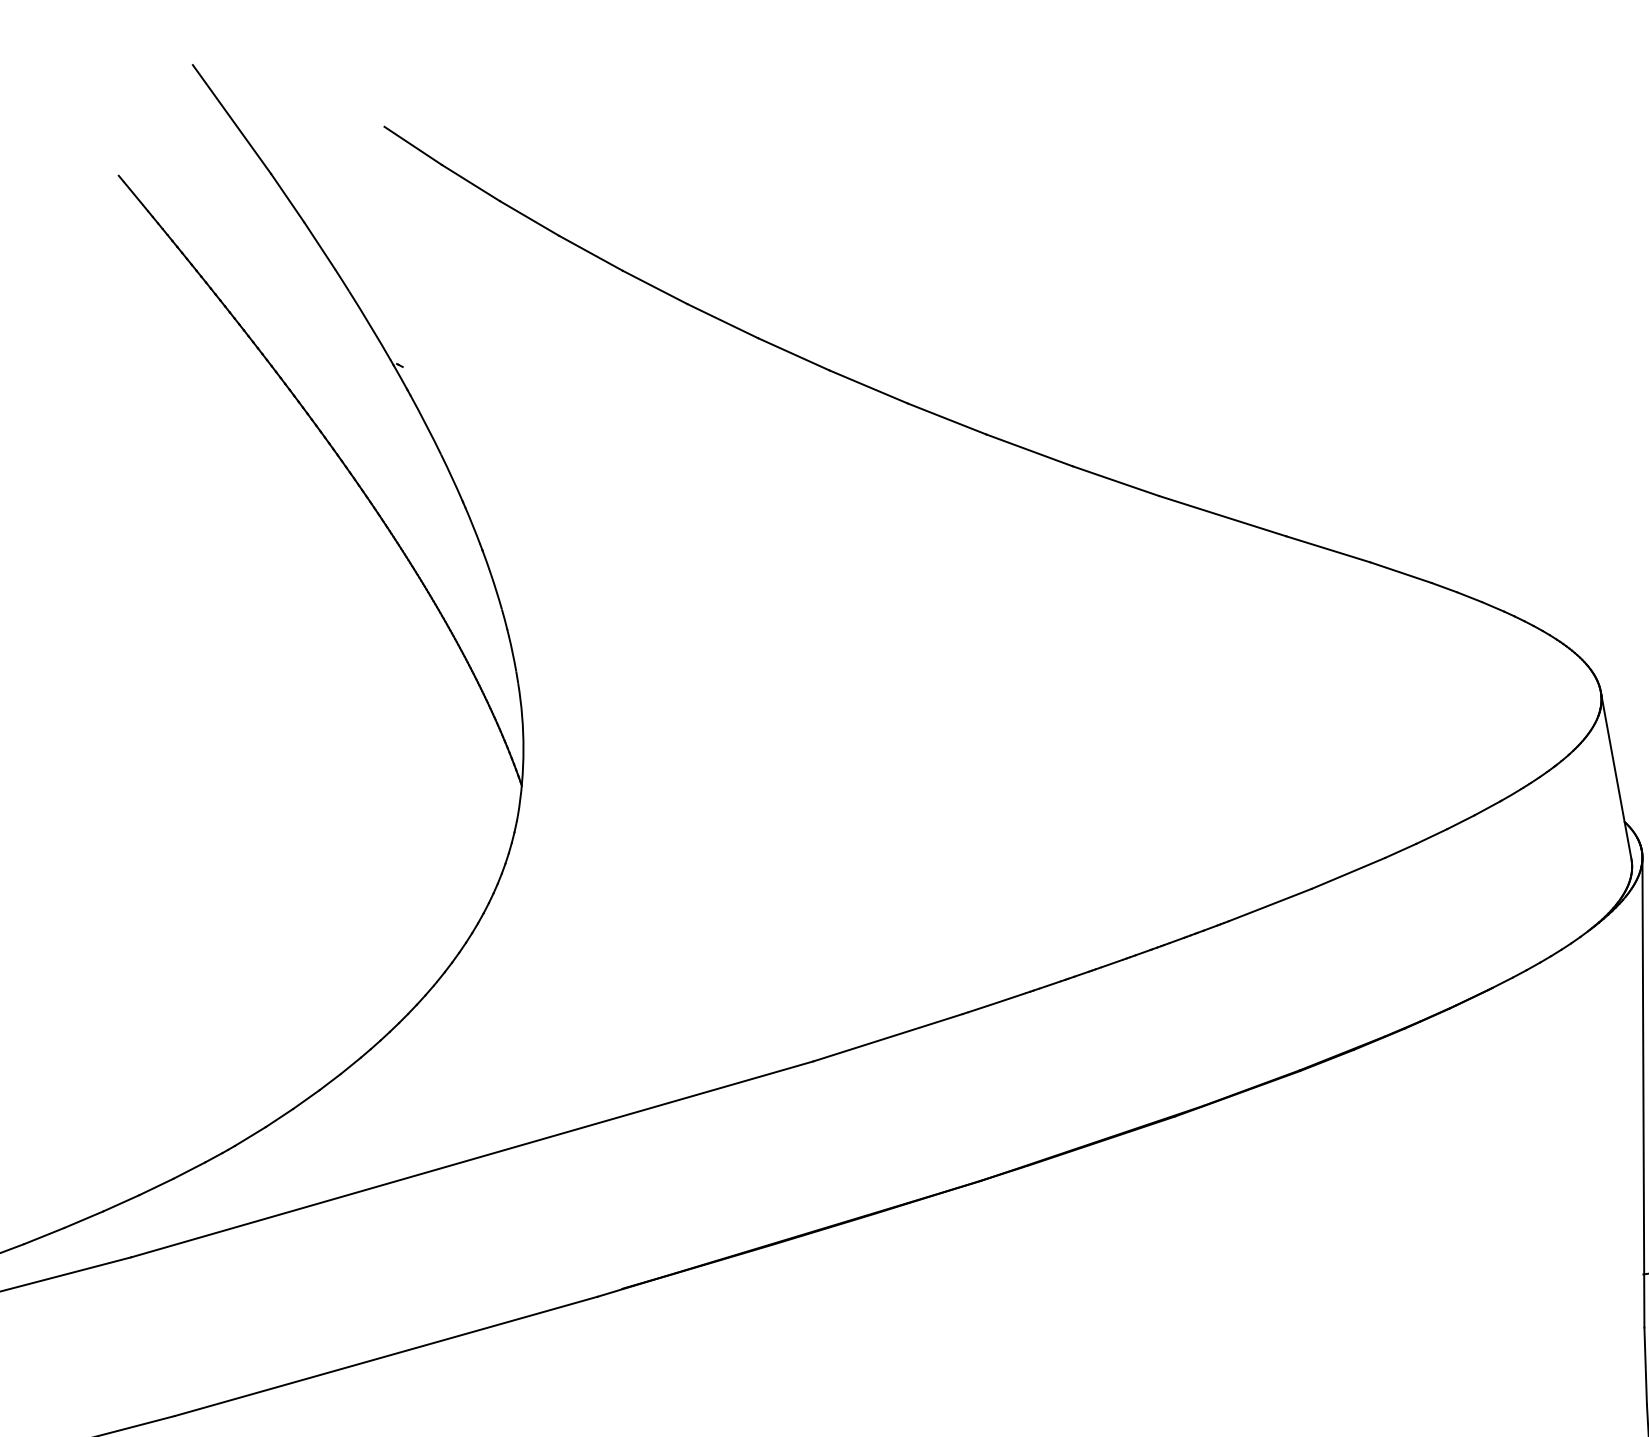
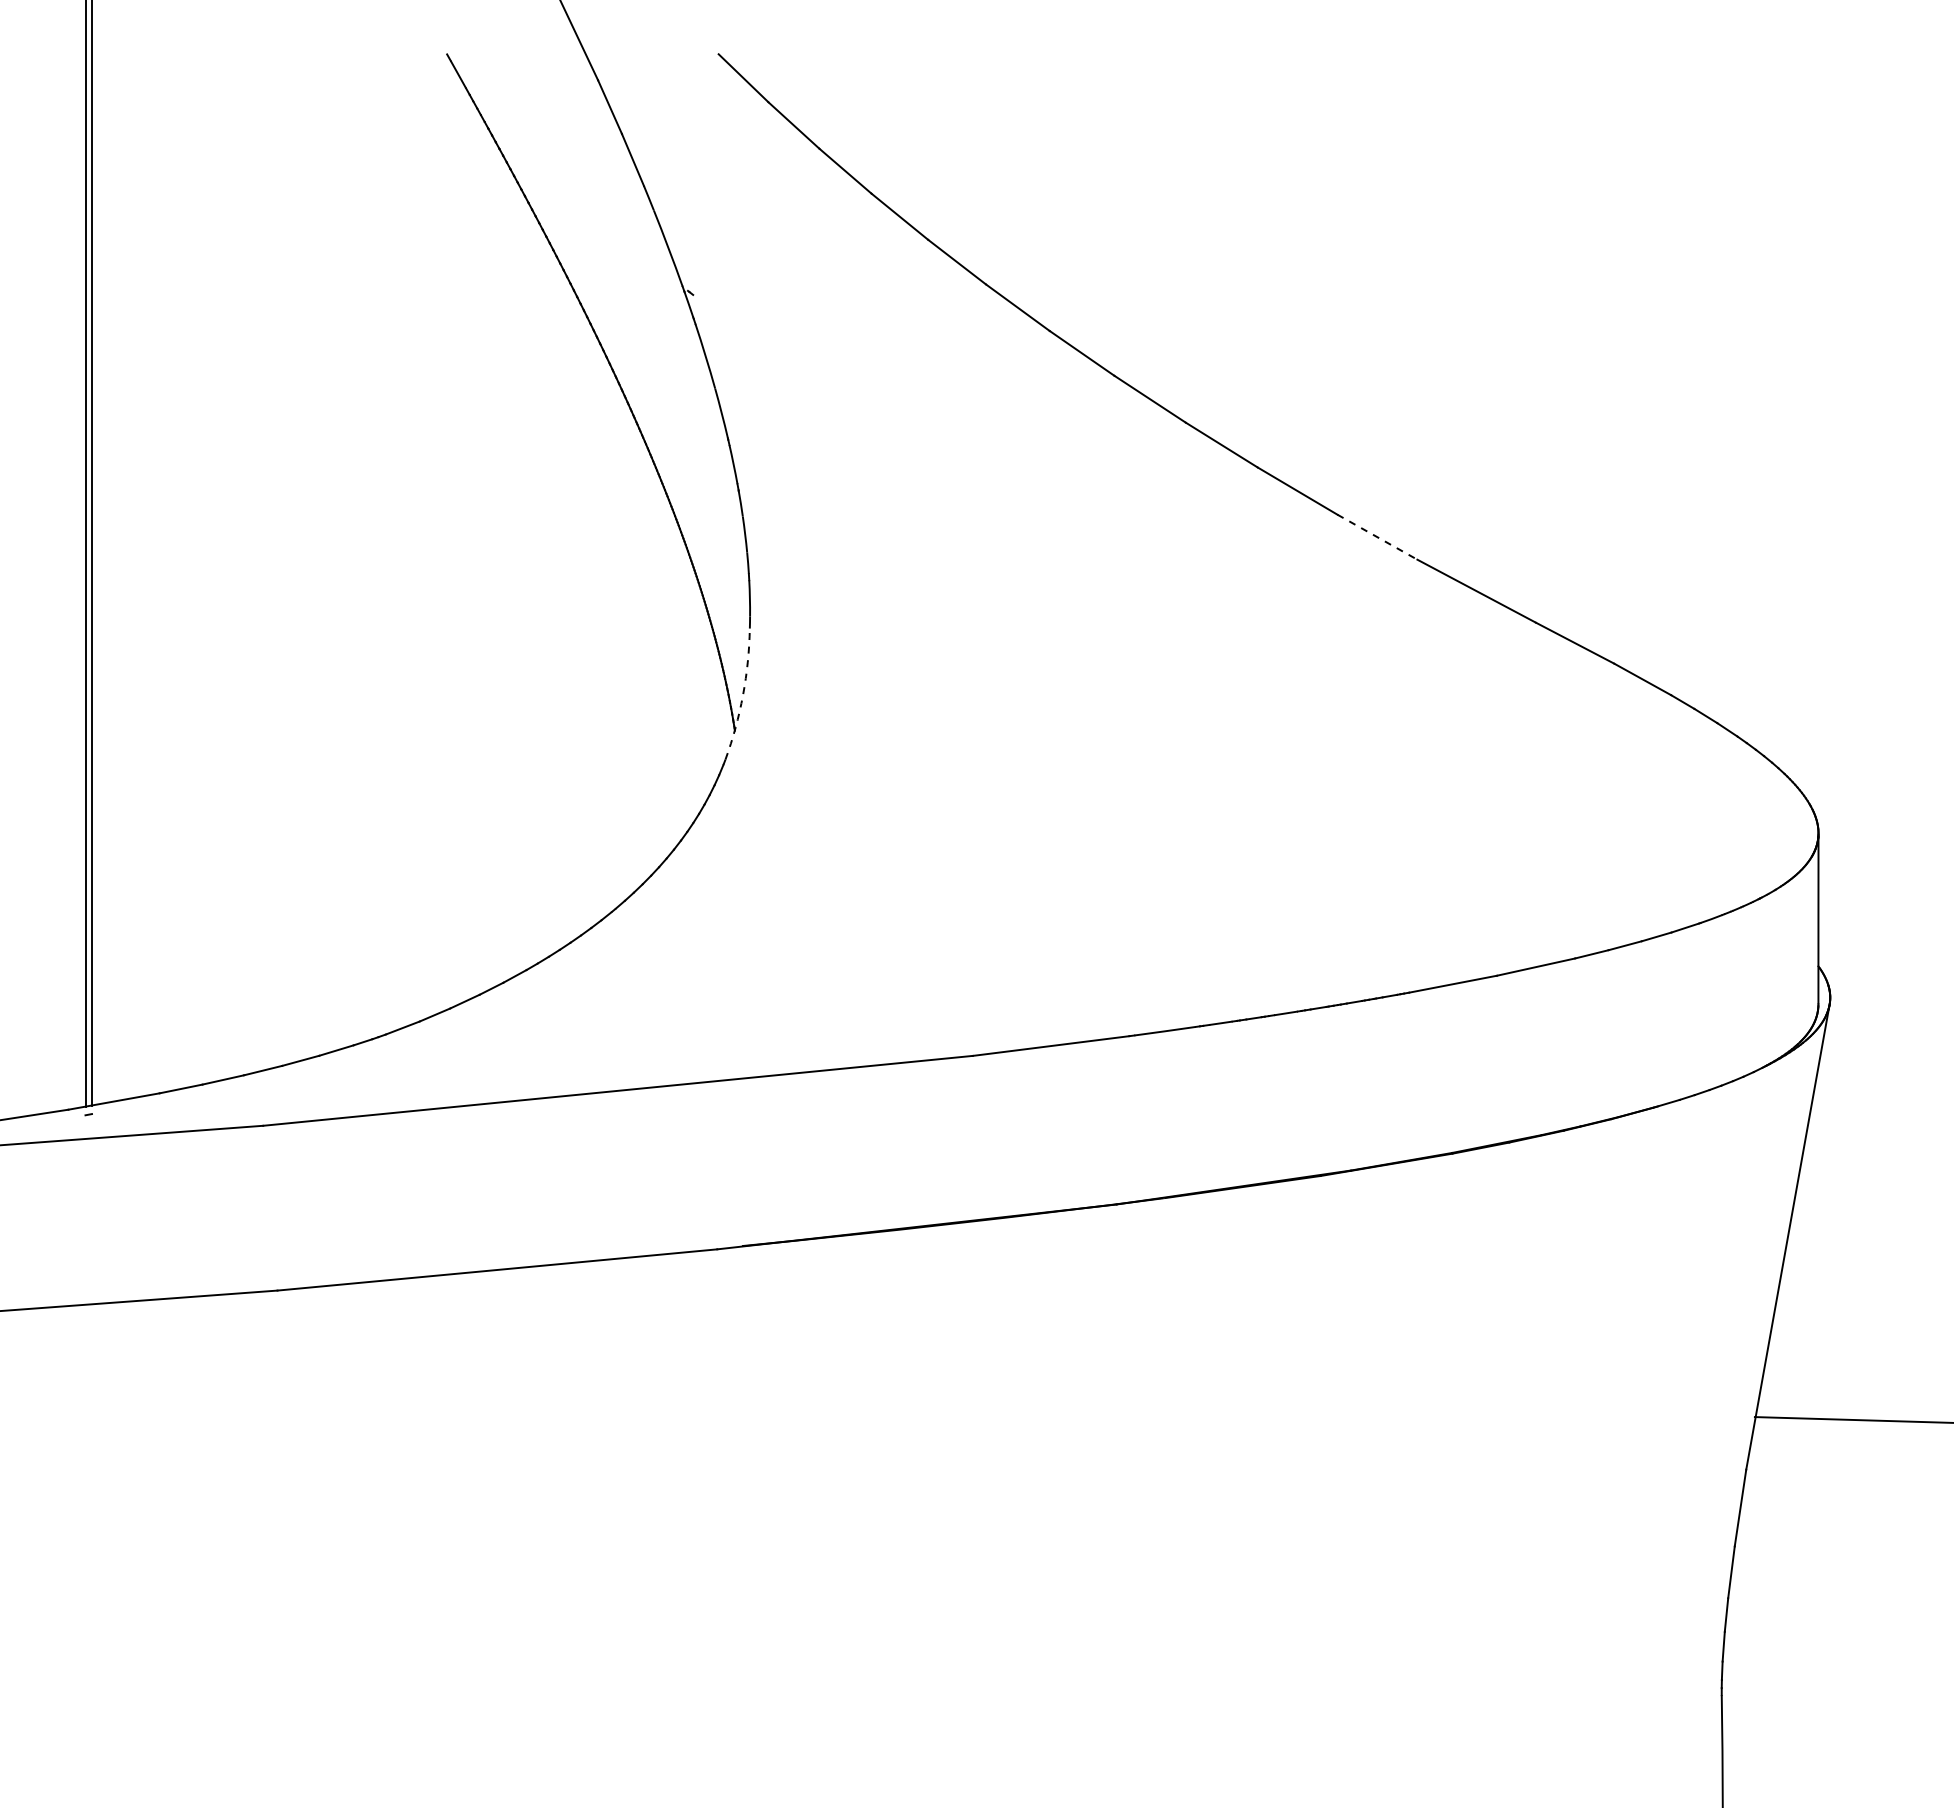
line: (1116, 481) -> (1377, 537), solid -> dashed
arc: (523, 749) -> (743, 695), solid -> dashed

